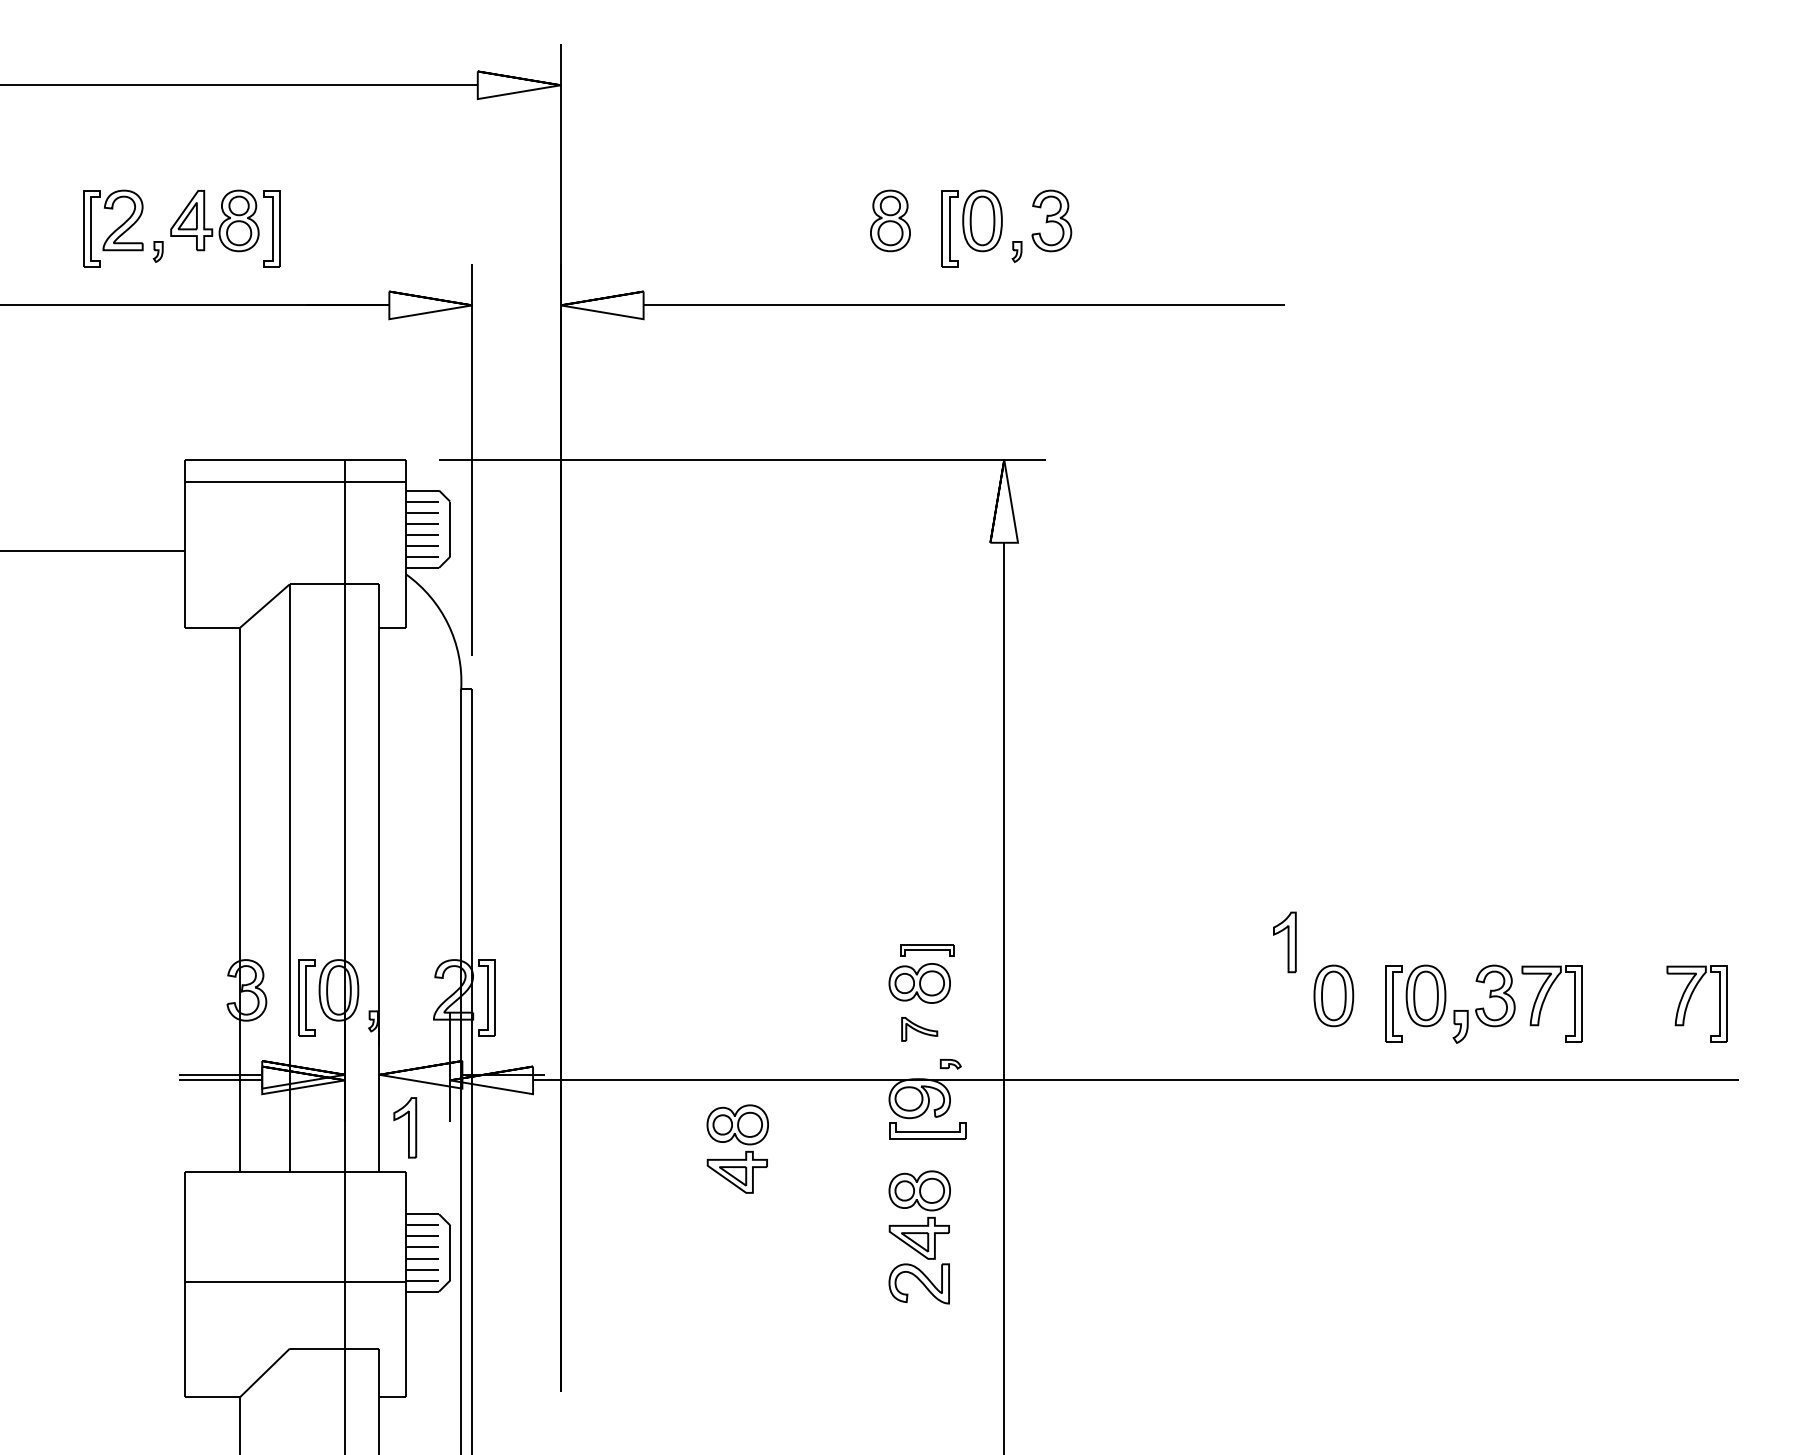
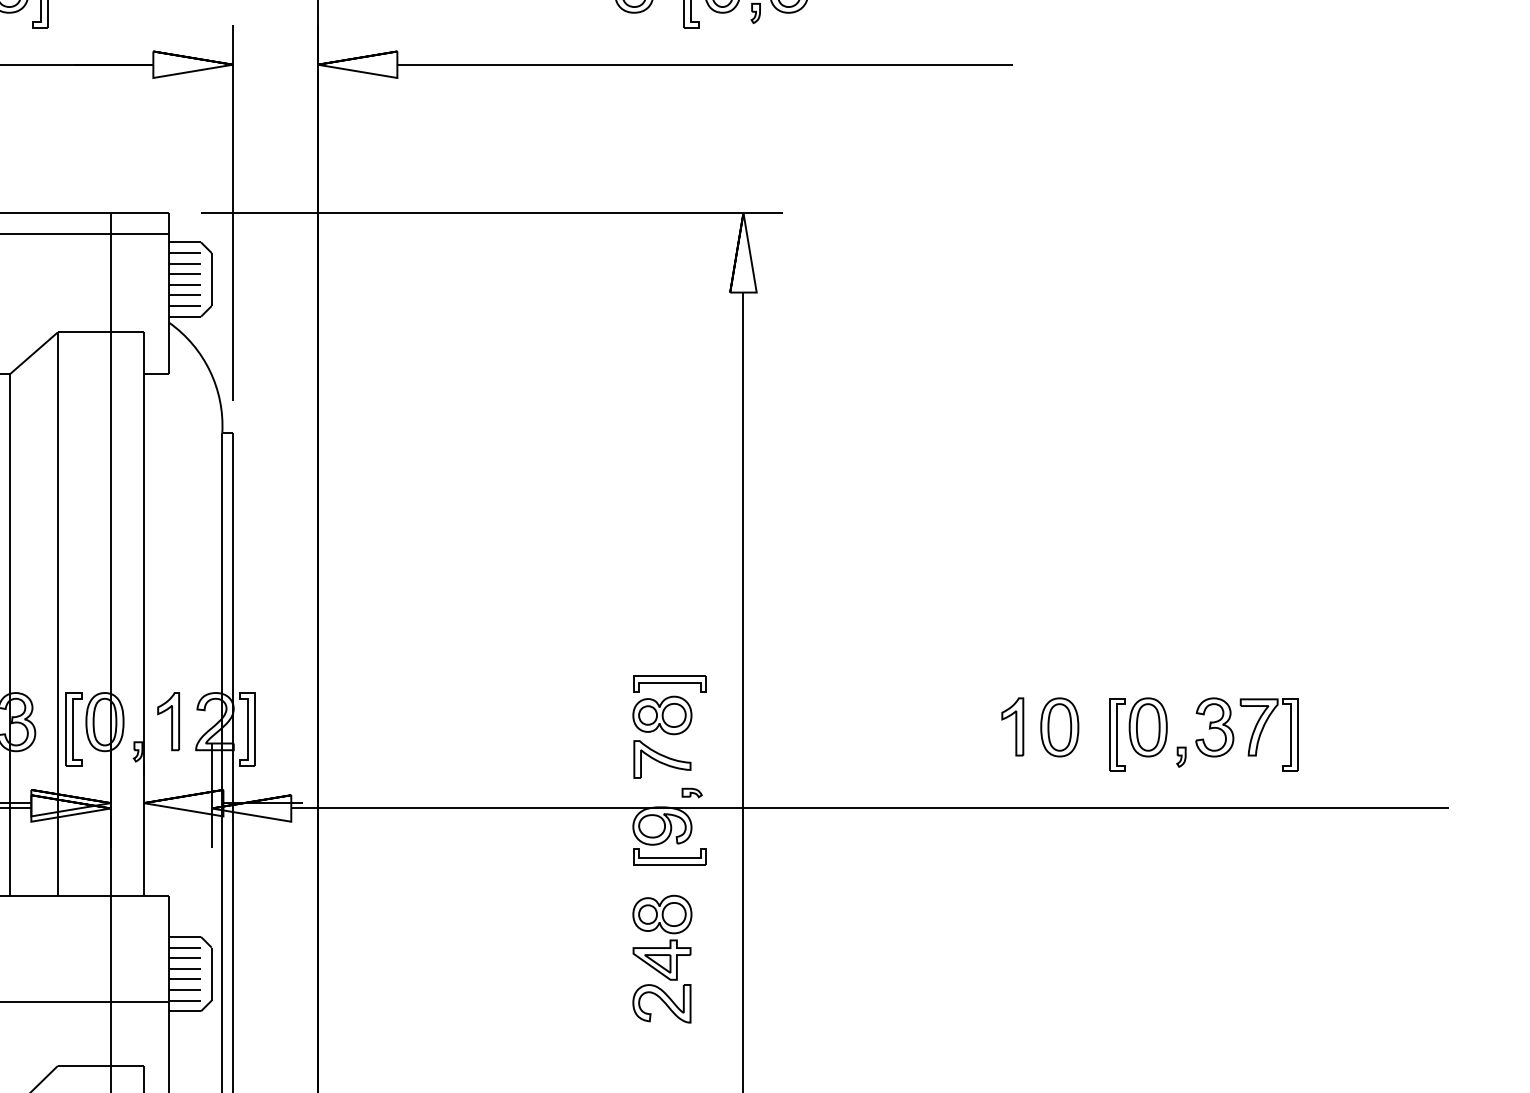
part: (1284, 942) -> (1012, 727), moved
part: (927, 950) -> (669, 683), size x1.43
part: (1689, 1002) -> (1401, 733), removed
part: (1460, 1026) -> (1181, 756), size x0.62
part: (919, 1029) -> (662, 759), size x1.67
part: (405, 1127) -> (168, 721), moved
part: (739, 1142) -> (489, 868), removed

